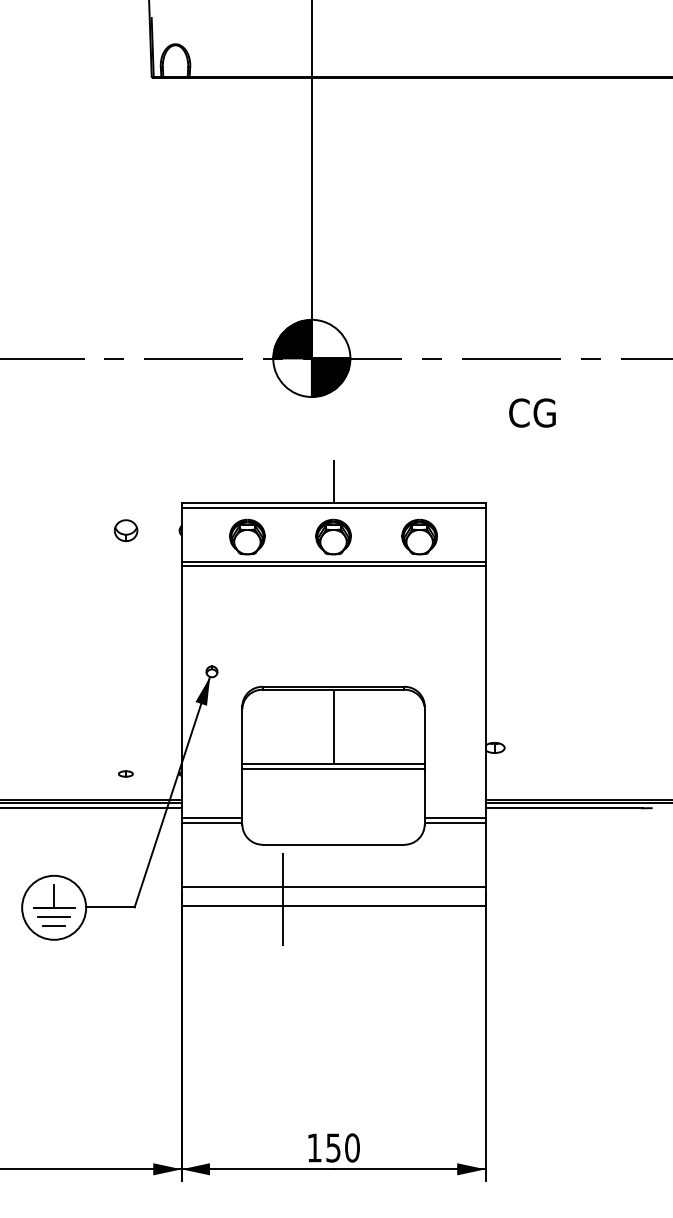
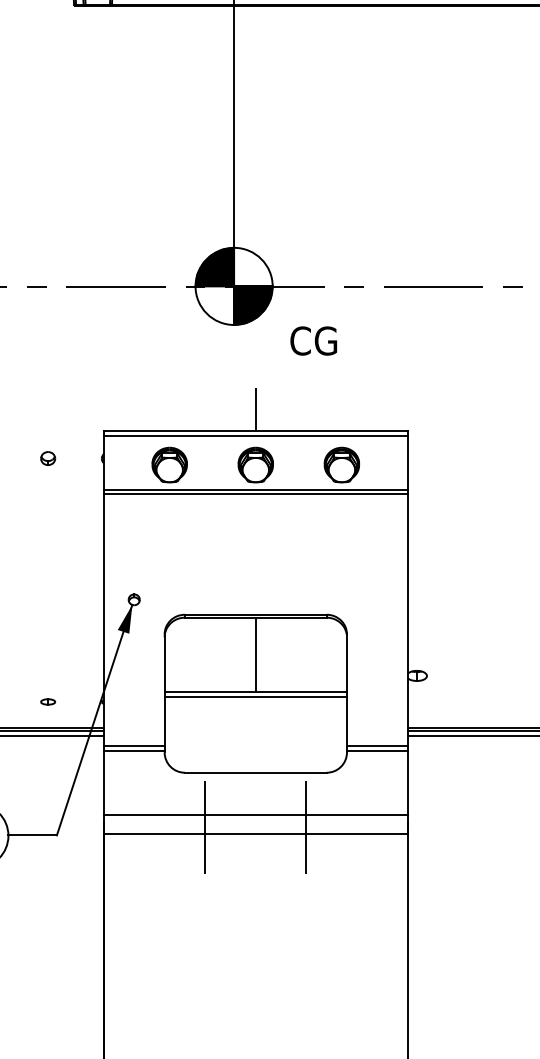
text: (532, 412) -> (313, 340), moved
part: (125, 530) -> (47, 458), size x0.62
line: (384, 899) -> (306, 827), added

